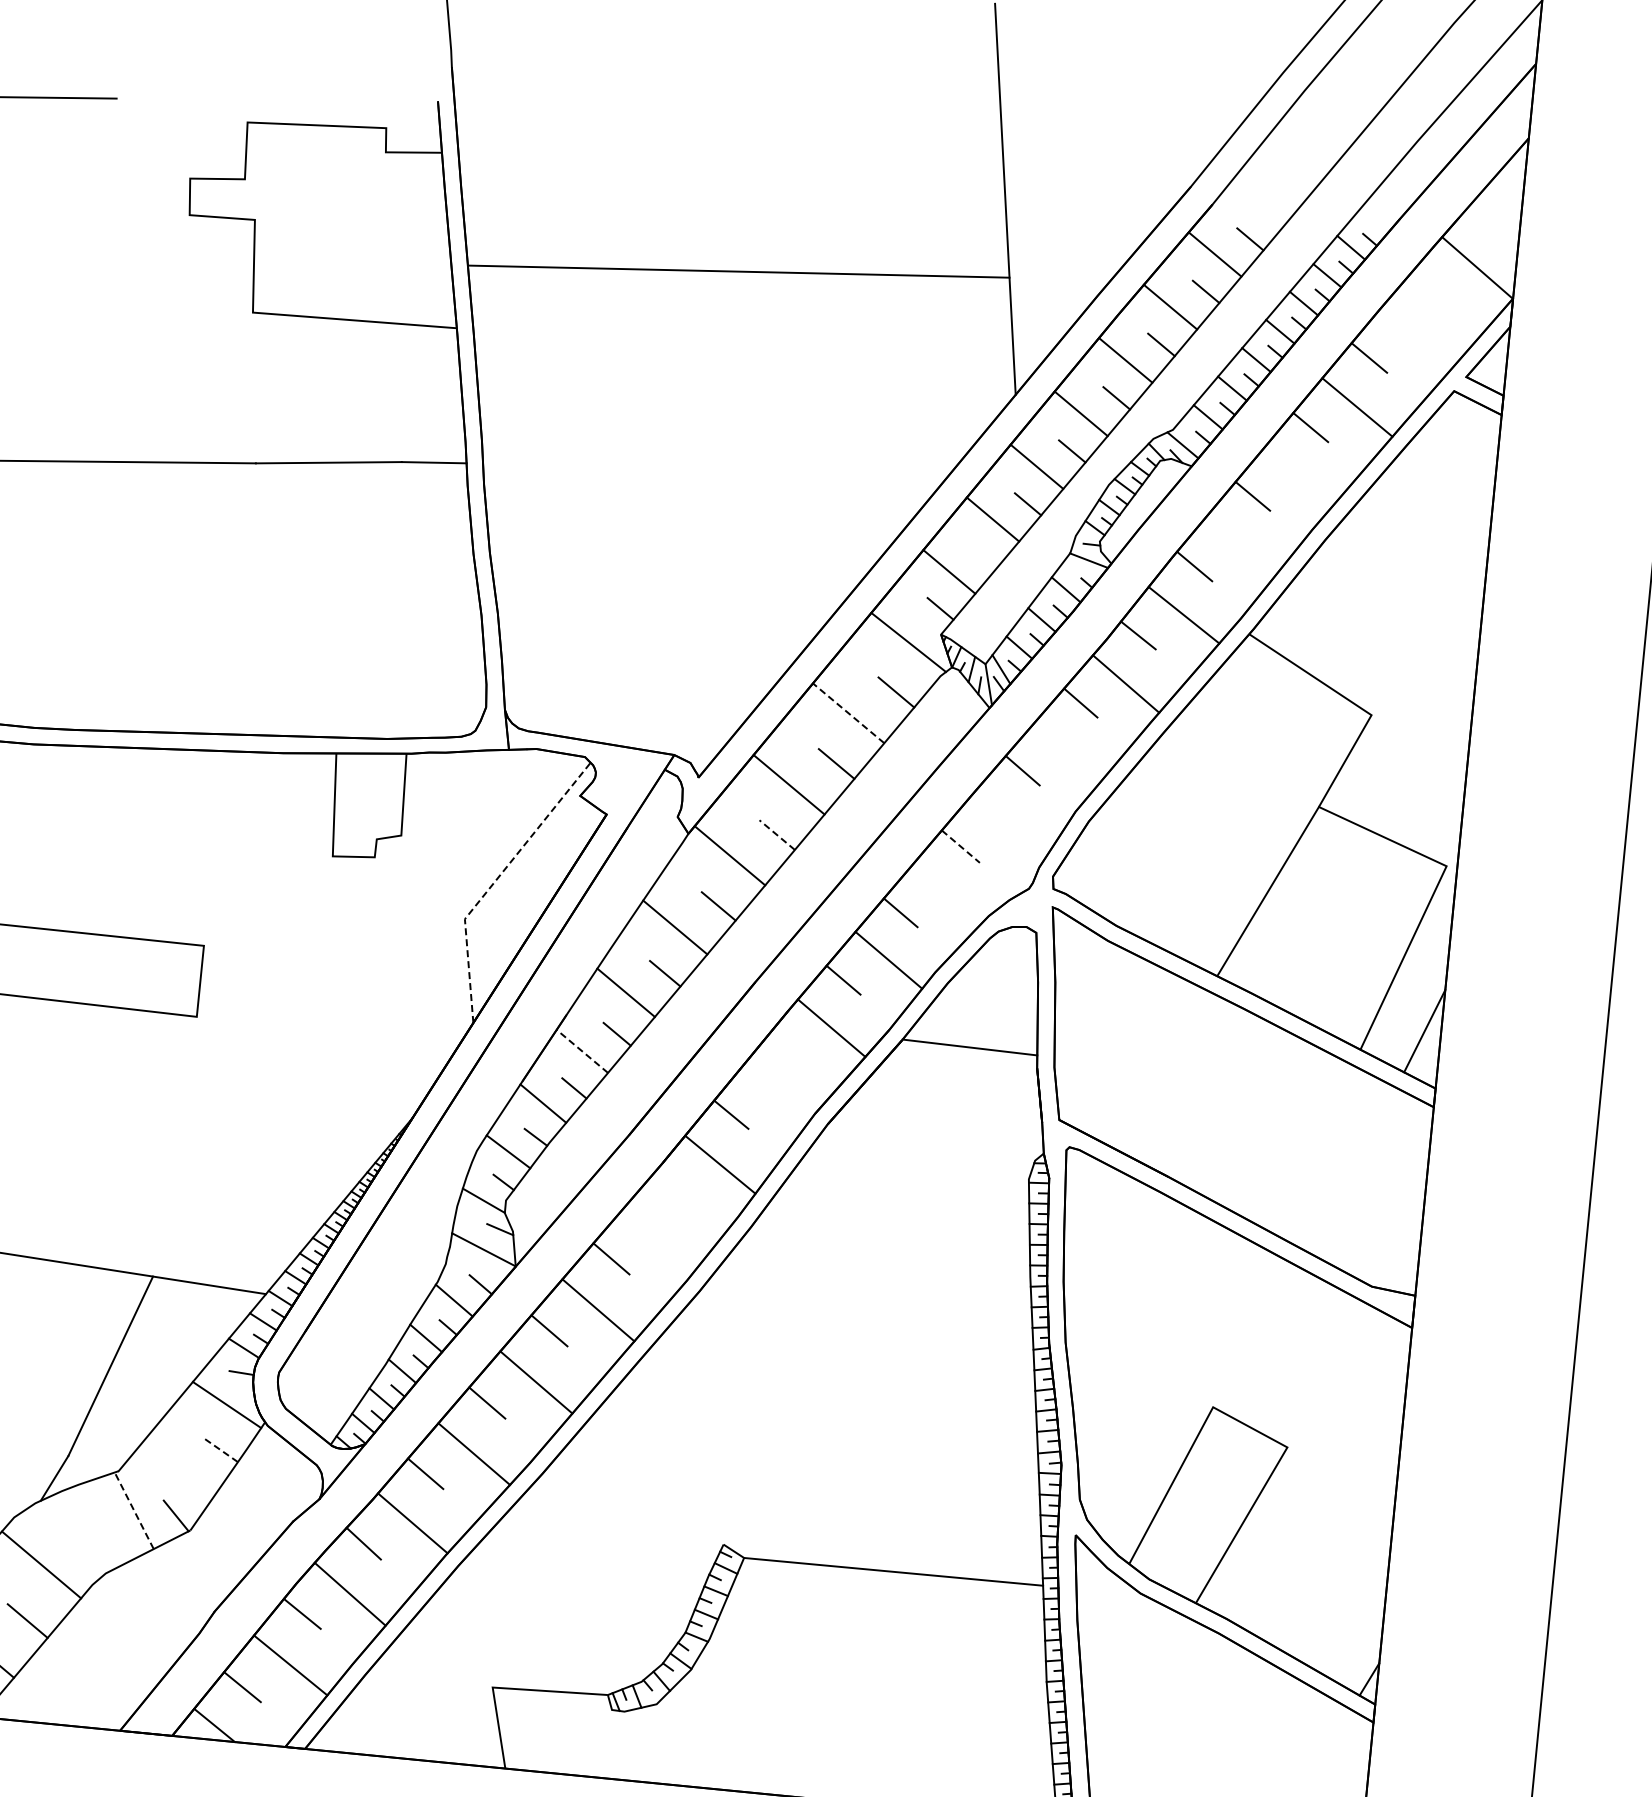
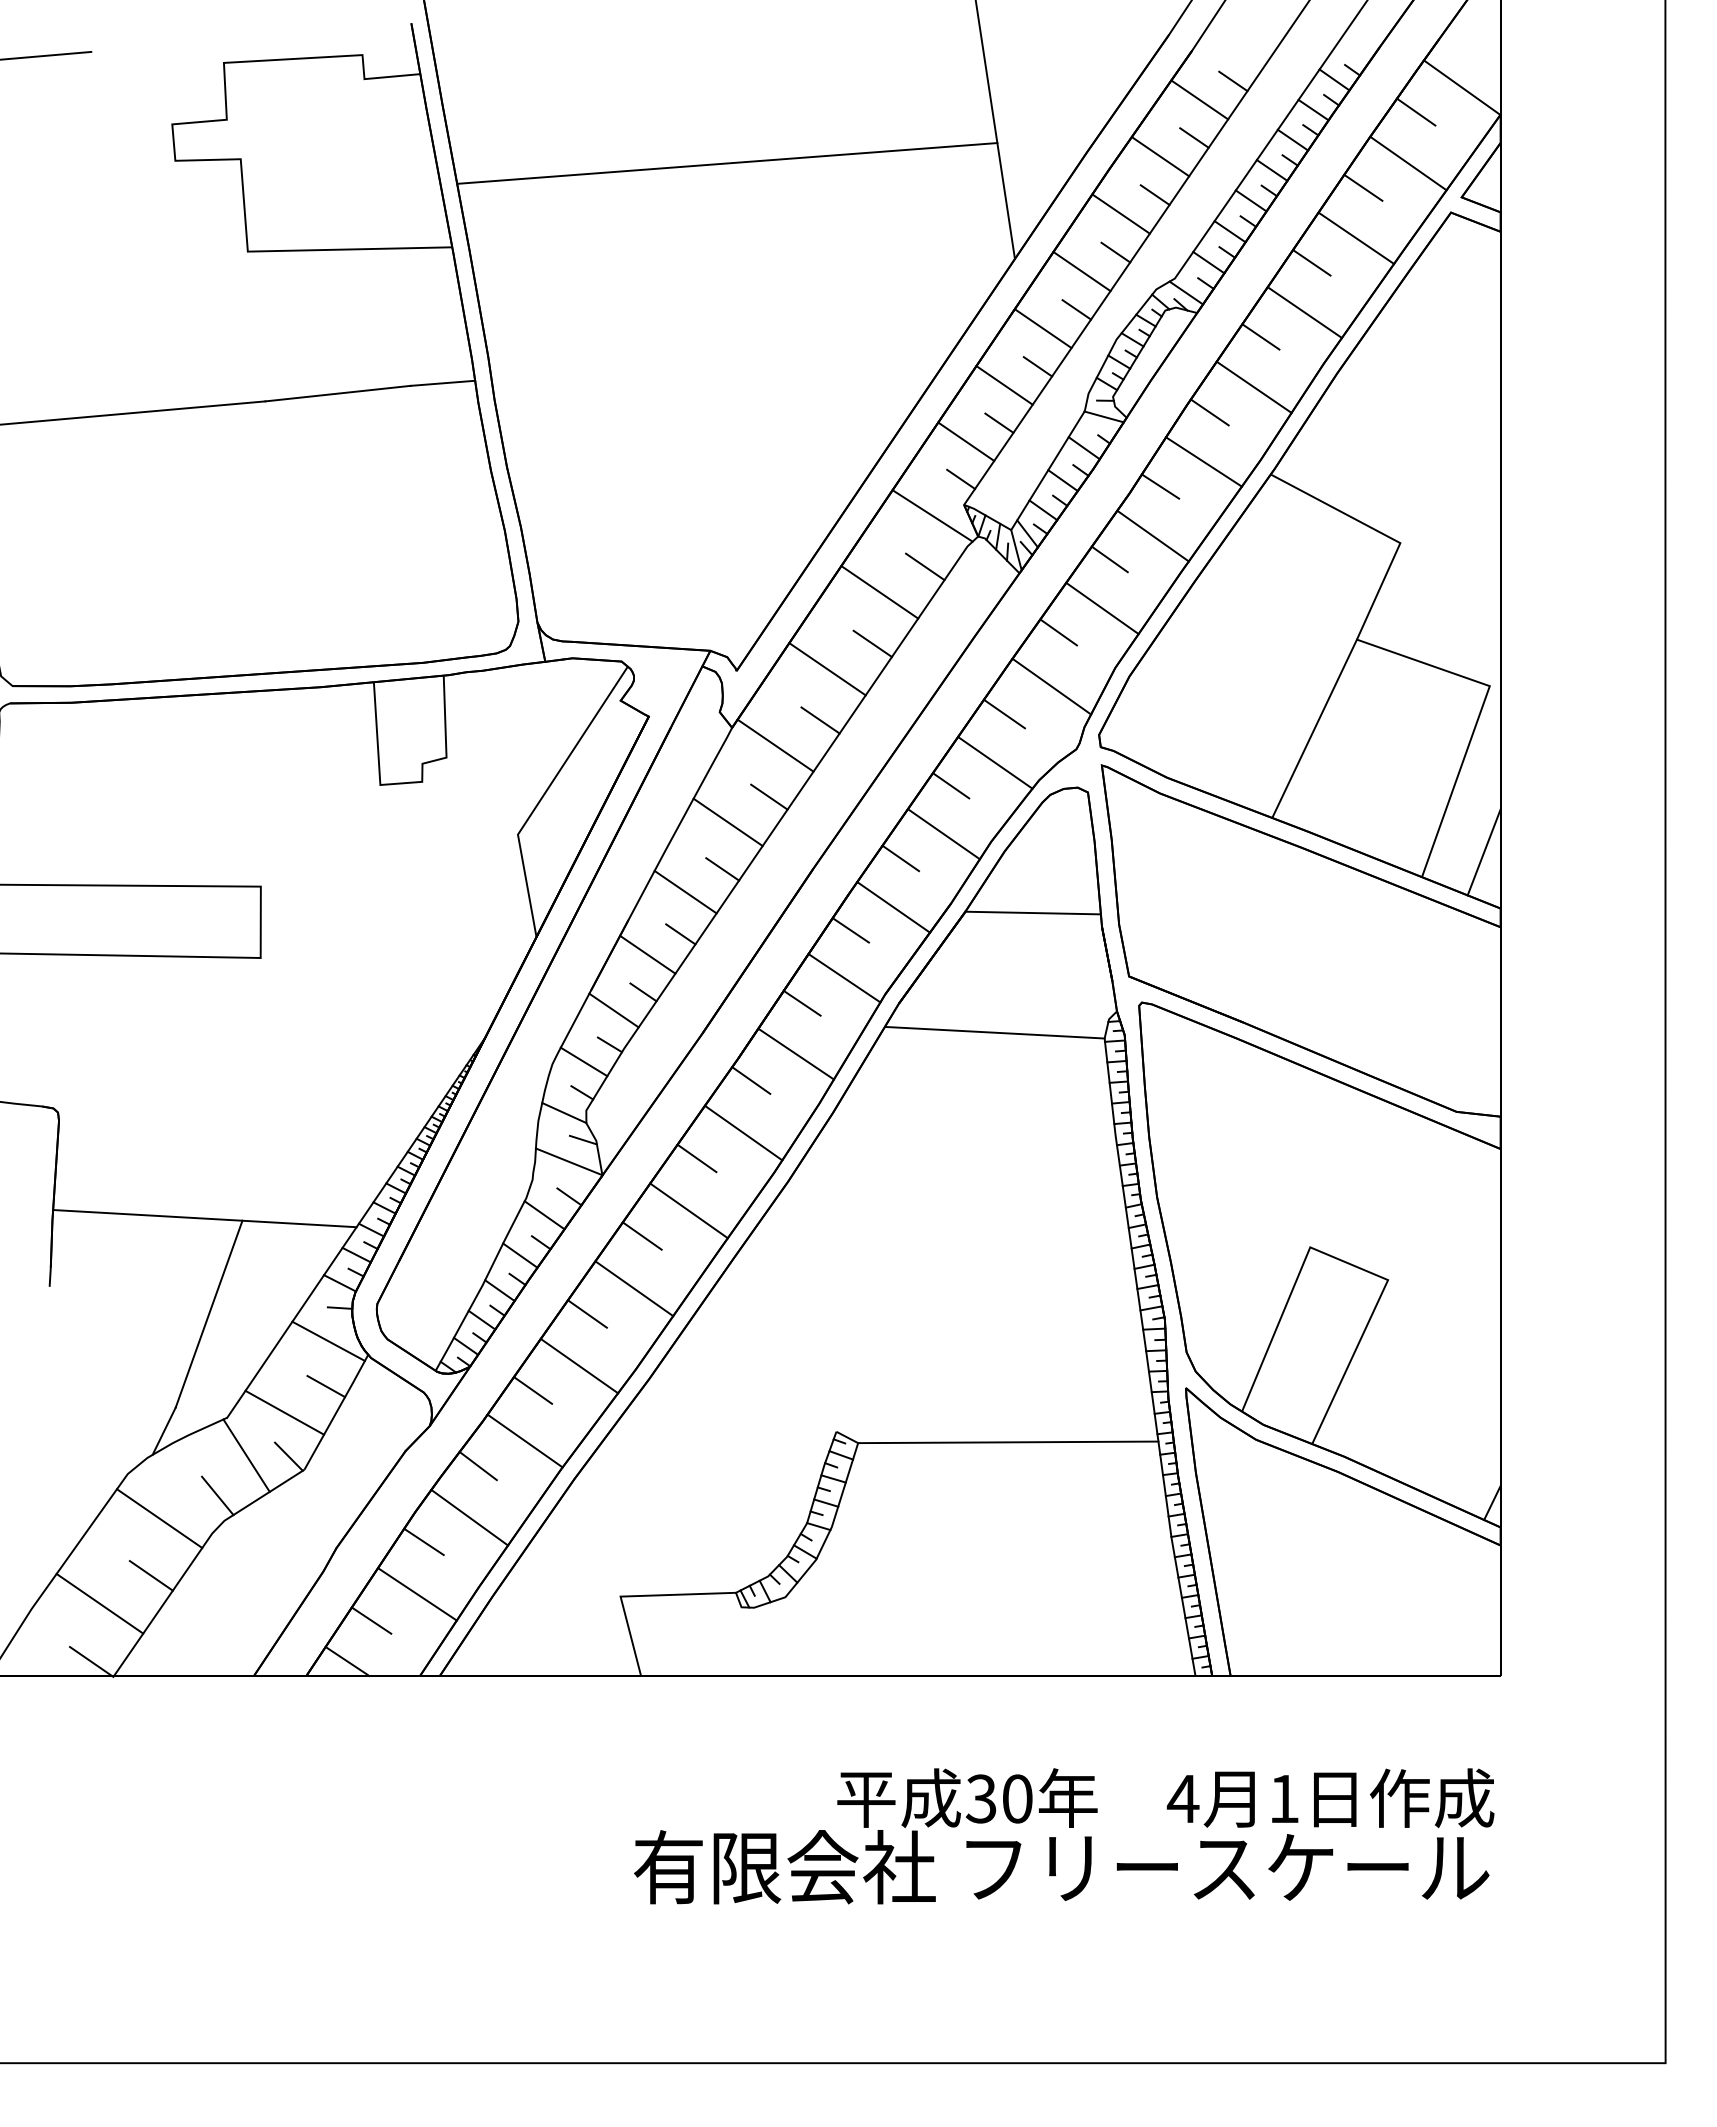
line: (1428, 287) -> (1415, 111), added
line: (1416, 338) -> (1408, 163), added
line: (1298, 476) -> (1304, 312), added
line: (1240, 544) -> (1253, 386), added
line: (984, 556) -> (999, 422), added
line: (848, 713) -> (879, 592), dashed -> solid
line: (1068, 751) -> (1102, 608), added
line: (1010, 823) -> (1051, 686), added
line: (777, 835) -> (820, 720), dashed -> solid
line: (960, 847) -> (1004, 714), dashed -> solid
line: (495, 881) -> (544, 794), dashed -> solid
line: (947, 893) -> (995, 762), added
line: (786, 1047) -> (850, 930), added
line: (582, 1051) -> (647, 954), dashed -> solid
line: (775, 1094) -> (844, 978), added
line: (919, 1162) -> (994, 1032), added
line: (673, 1186) -> (751, 1080), added
line: (660, 1237) -> (743, 1132), added
line: (220, 1449) -> (326, 1386), dashed -> solid
line: (176, 1471) -> (284, 1412), added
line: (134, 1510) -> (246, 1455), dashed -> solid
line: (101, 1547) -> (217, 1495), added

